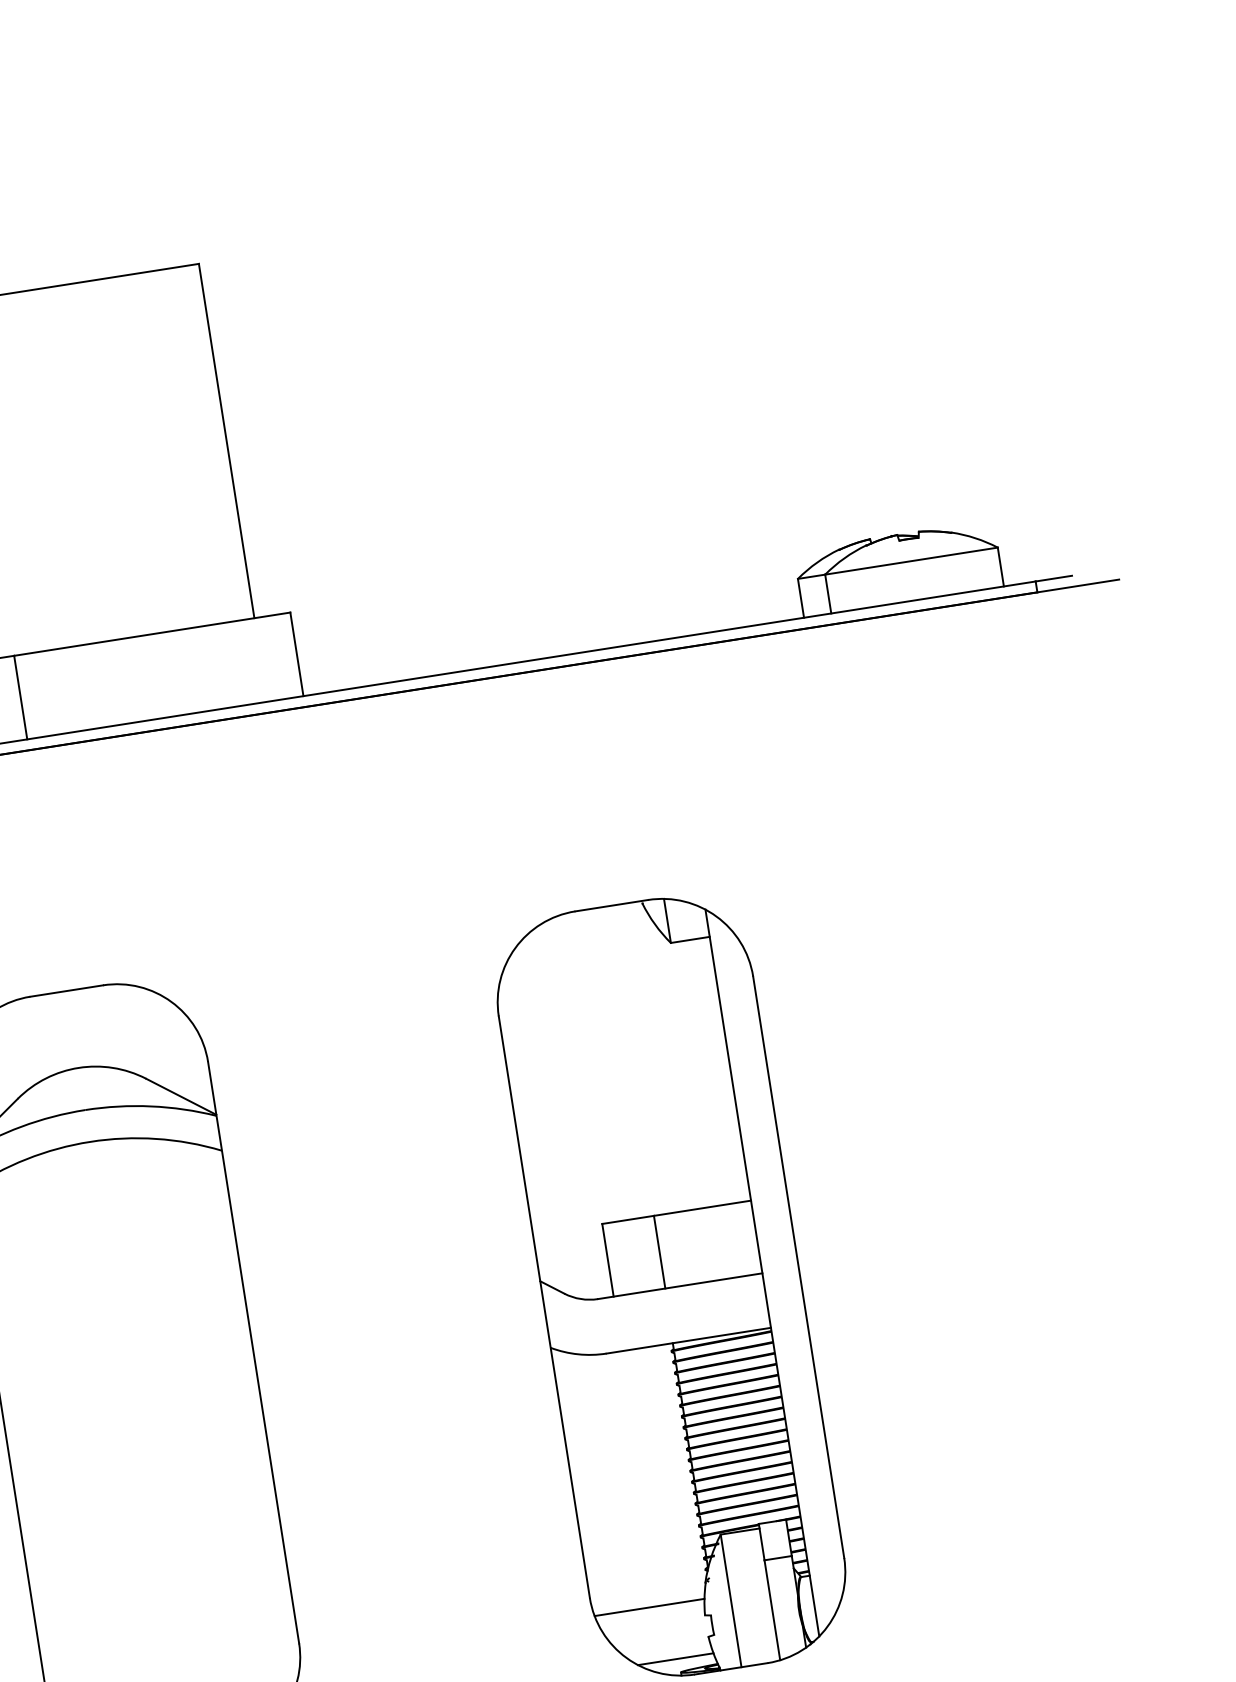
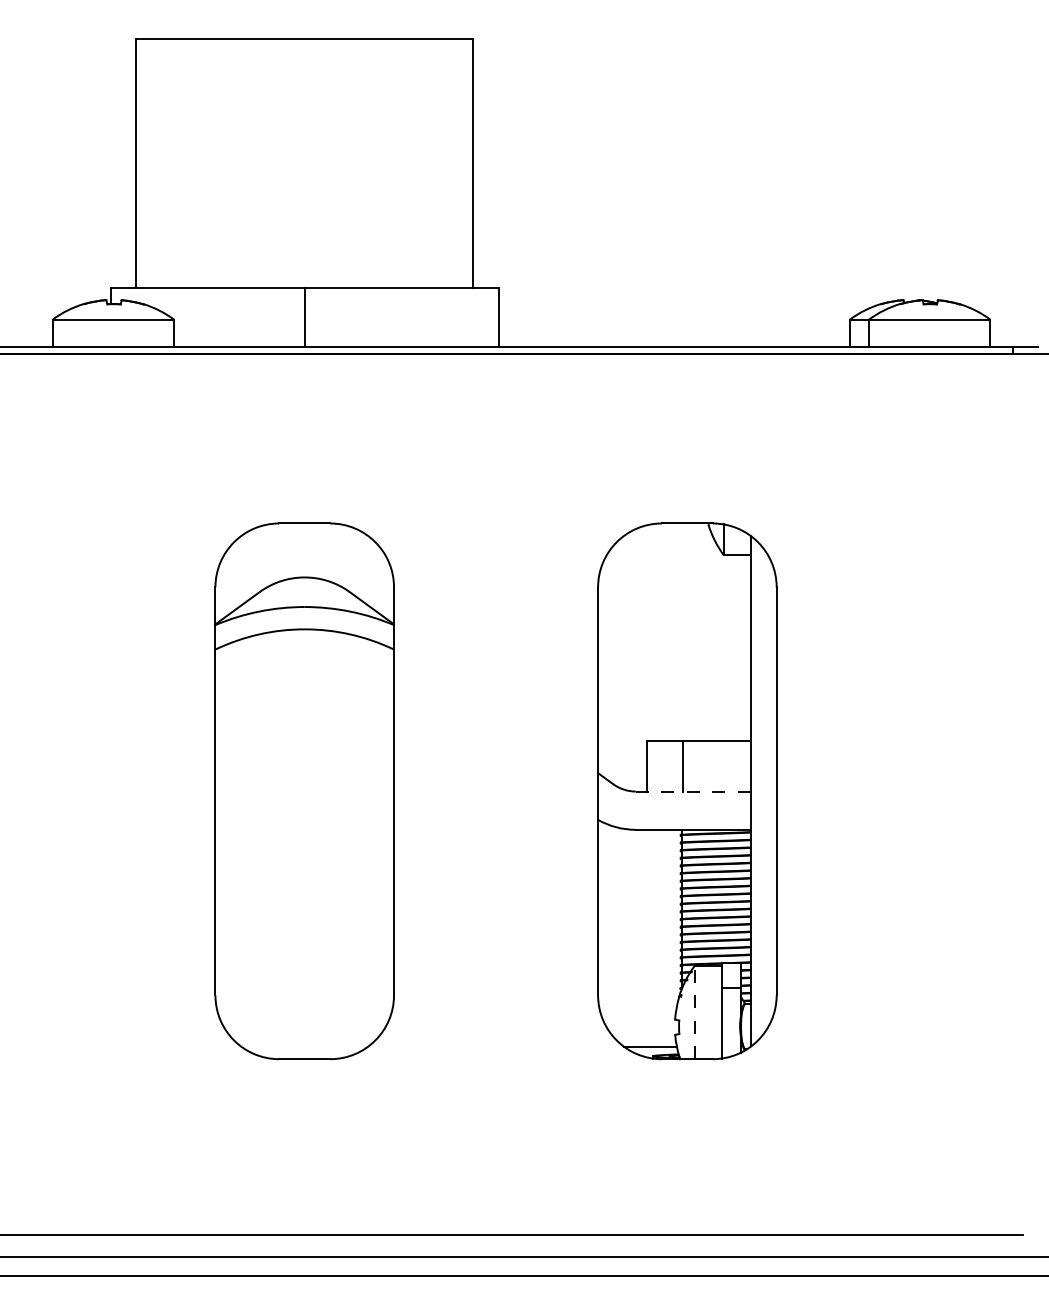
line: (680, 1286) -> (693, 791), solid -> dashed
line: (731, 1600) -> (694, 1012), solid -> dashed
line: (648, 1607) -> (637, 1008), removed

